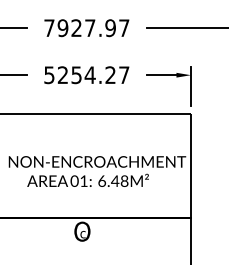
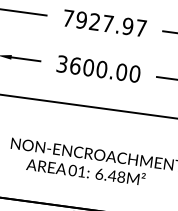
text: (86, 75) -> (98, 69), 5254.27 -> 3600.00

